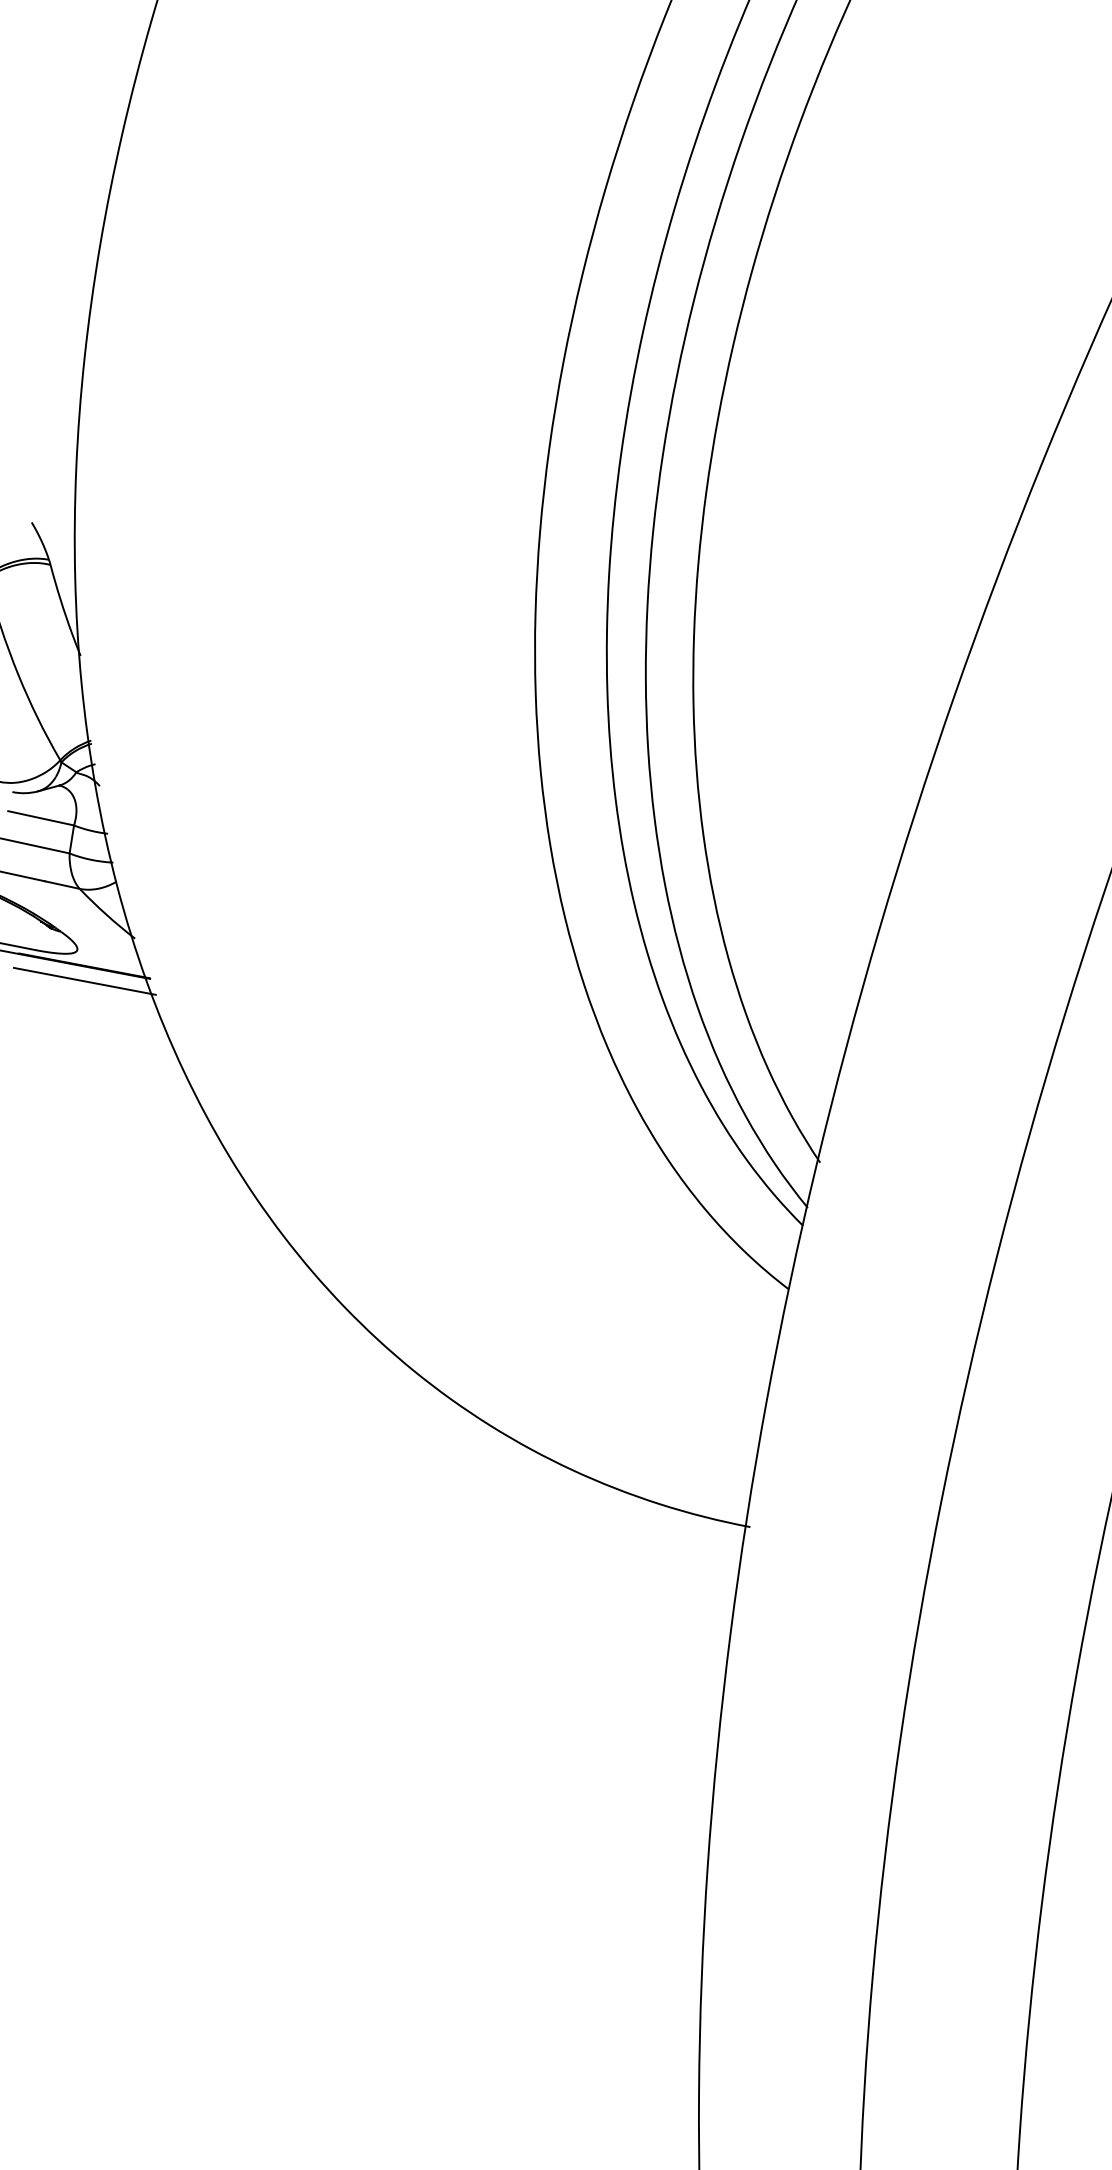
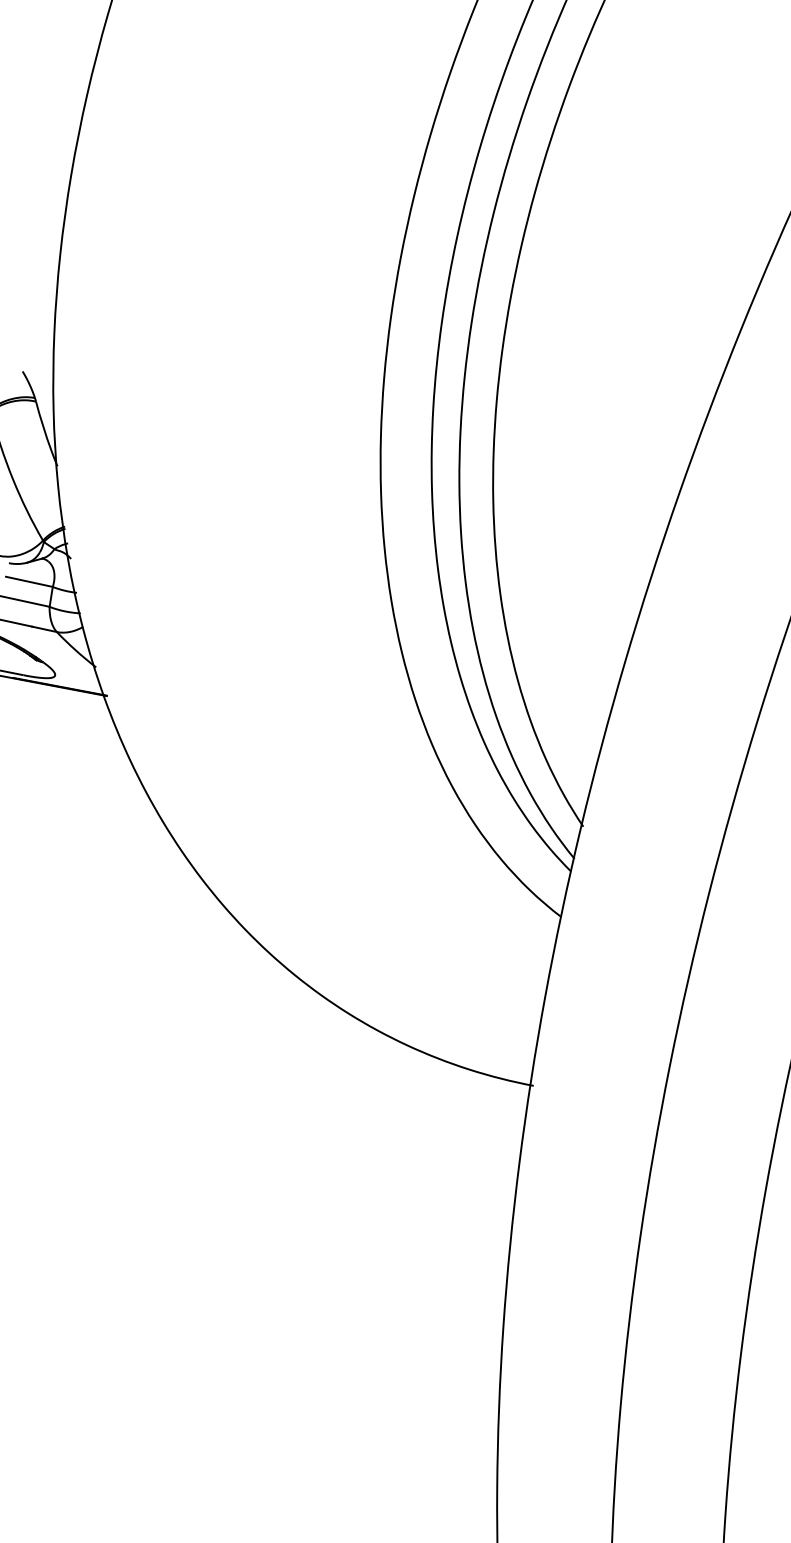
line: (84, 980) -> (60, 697), removed

